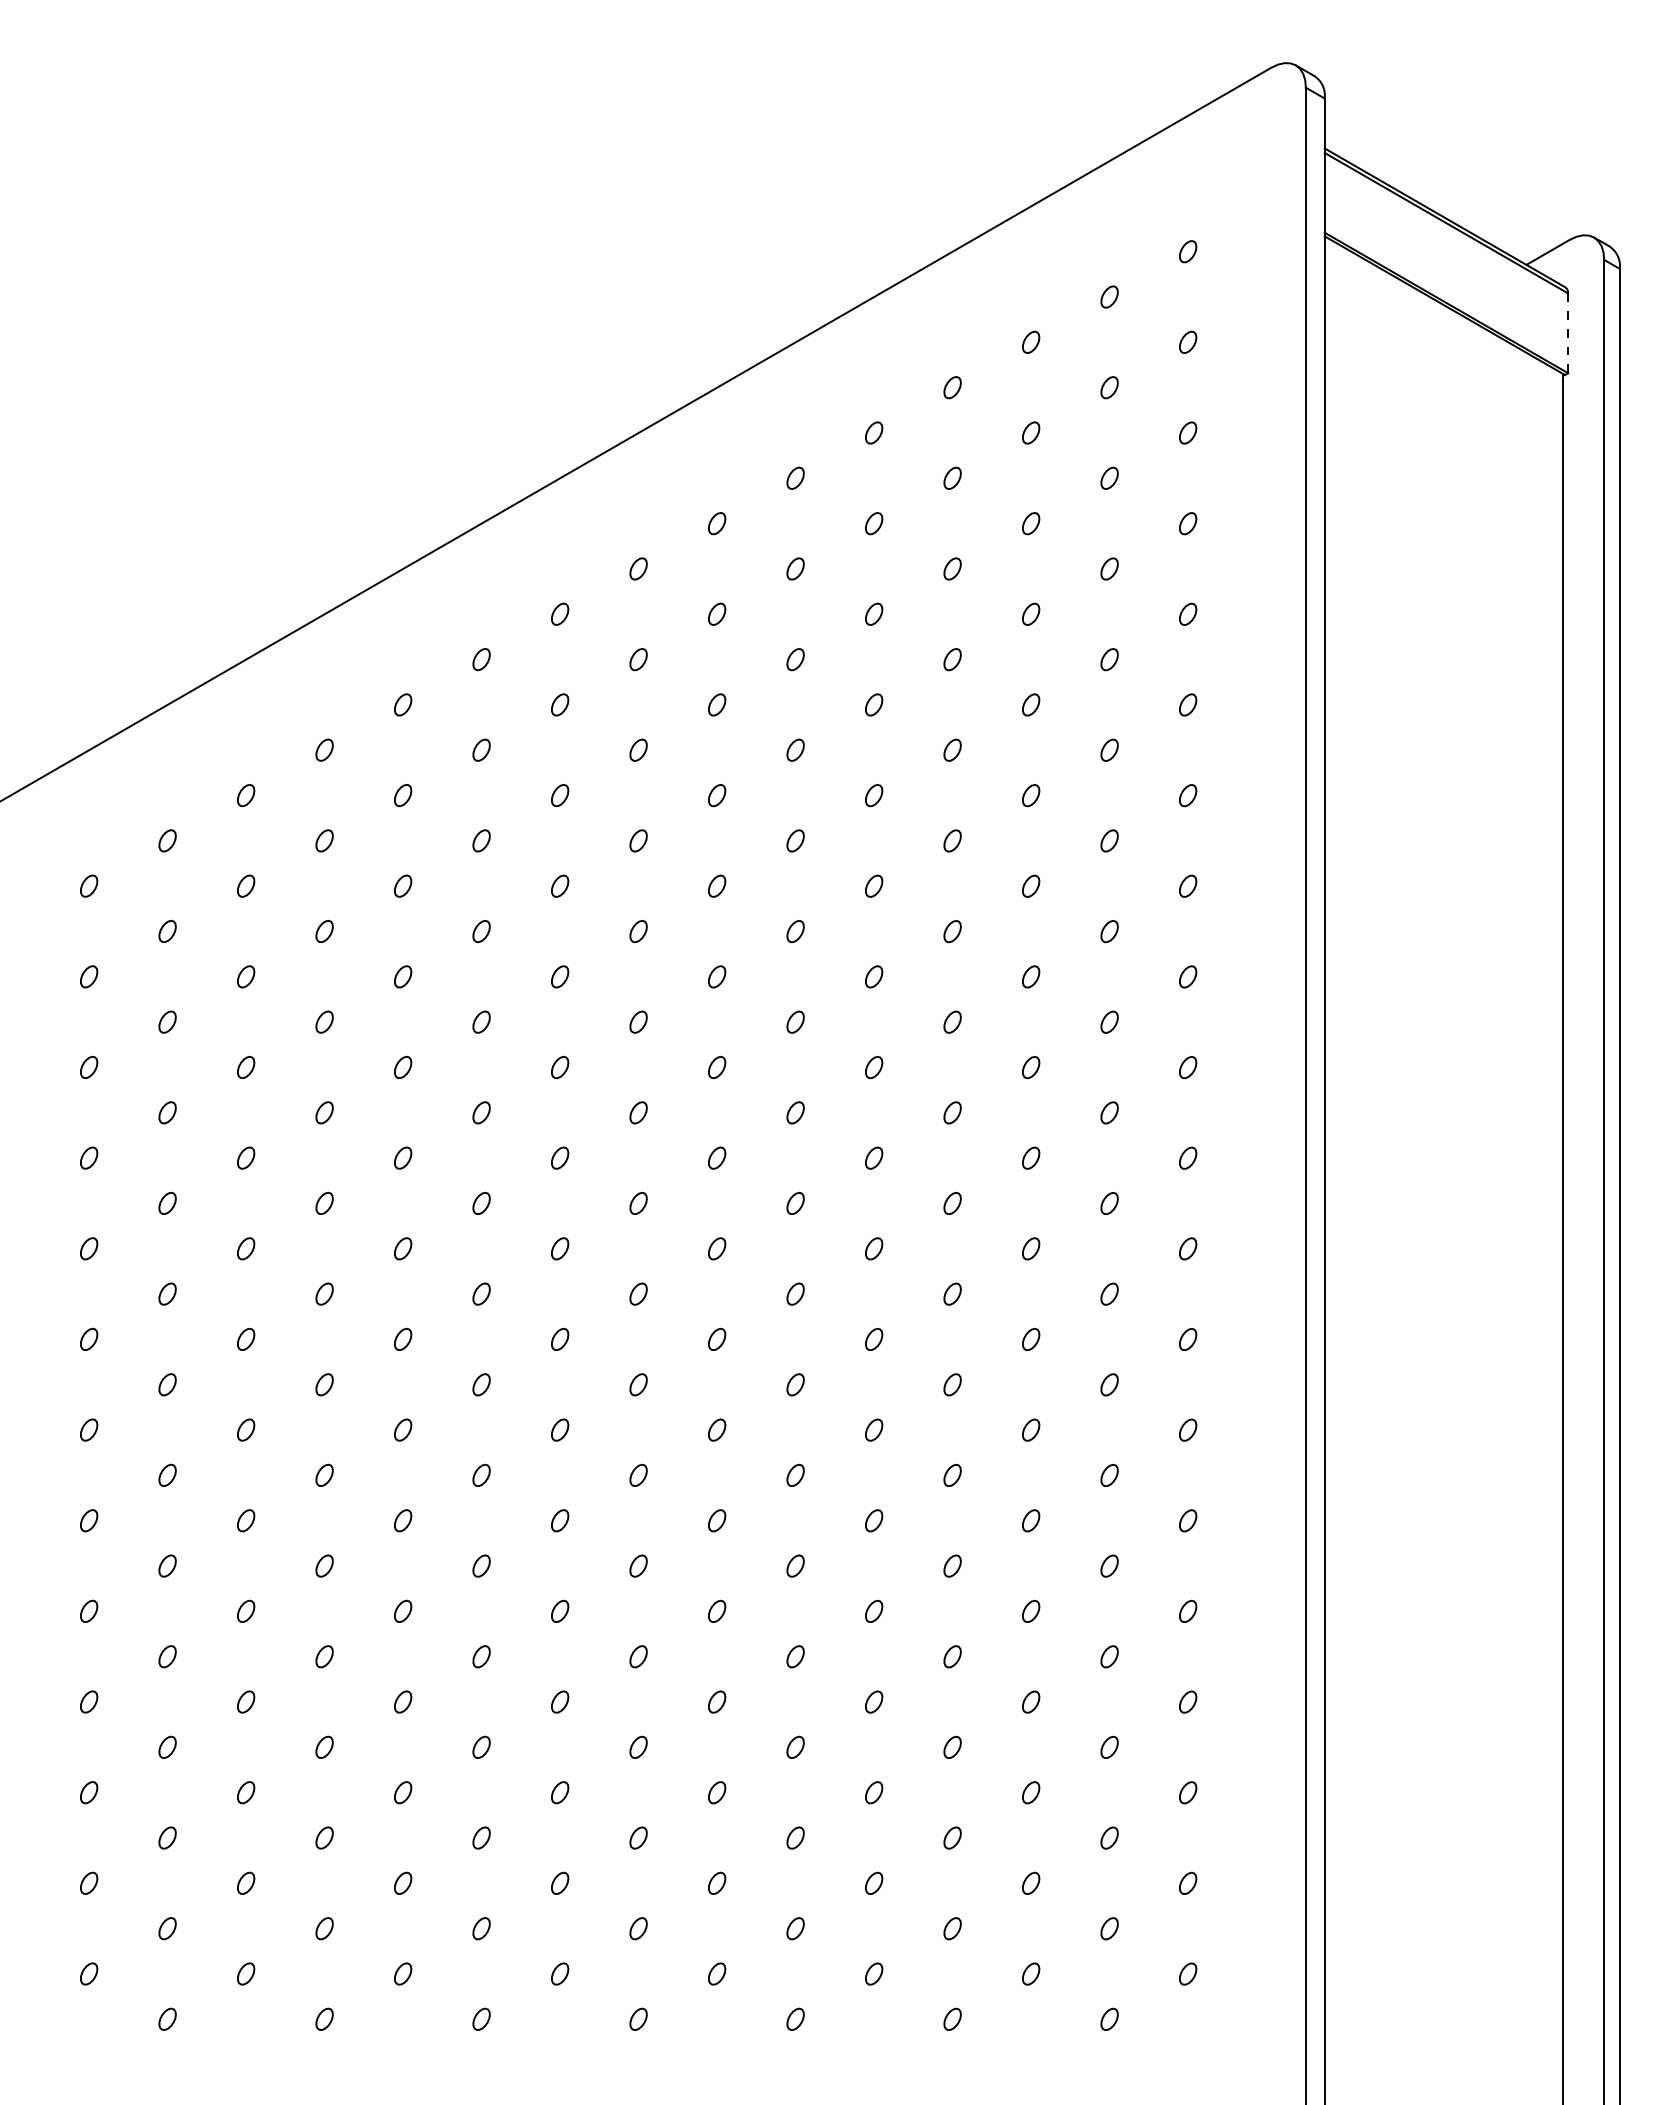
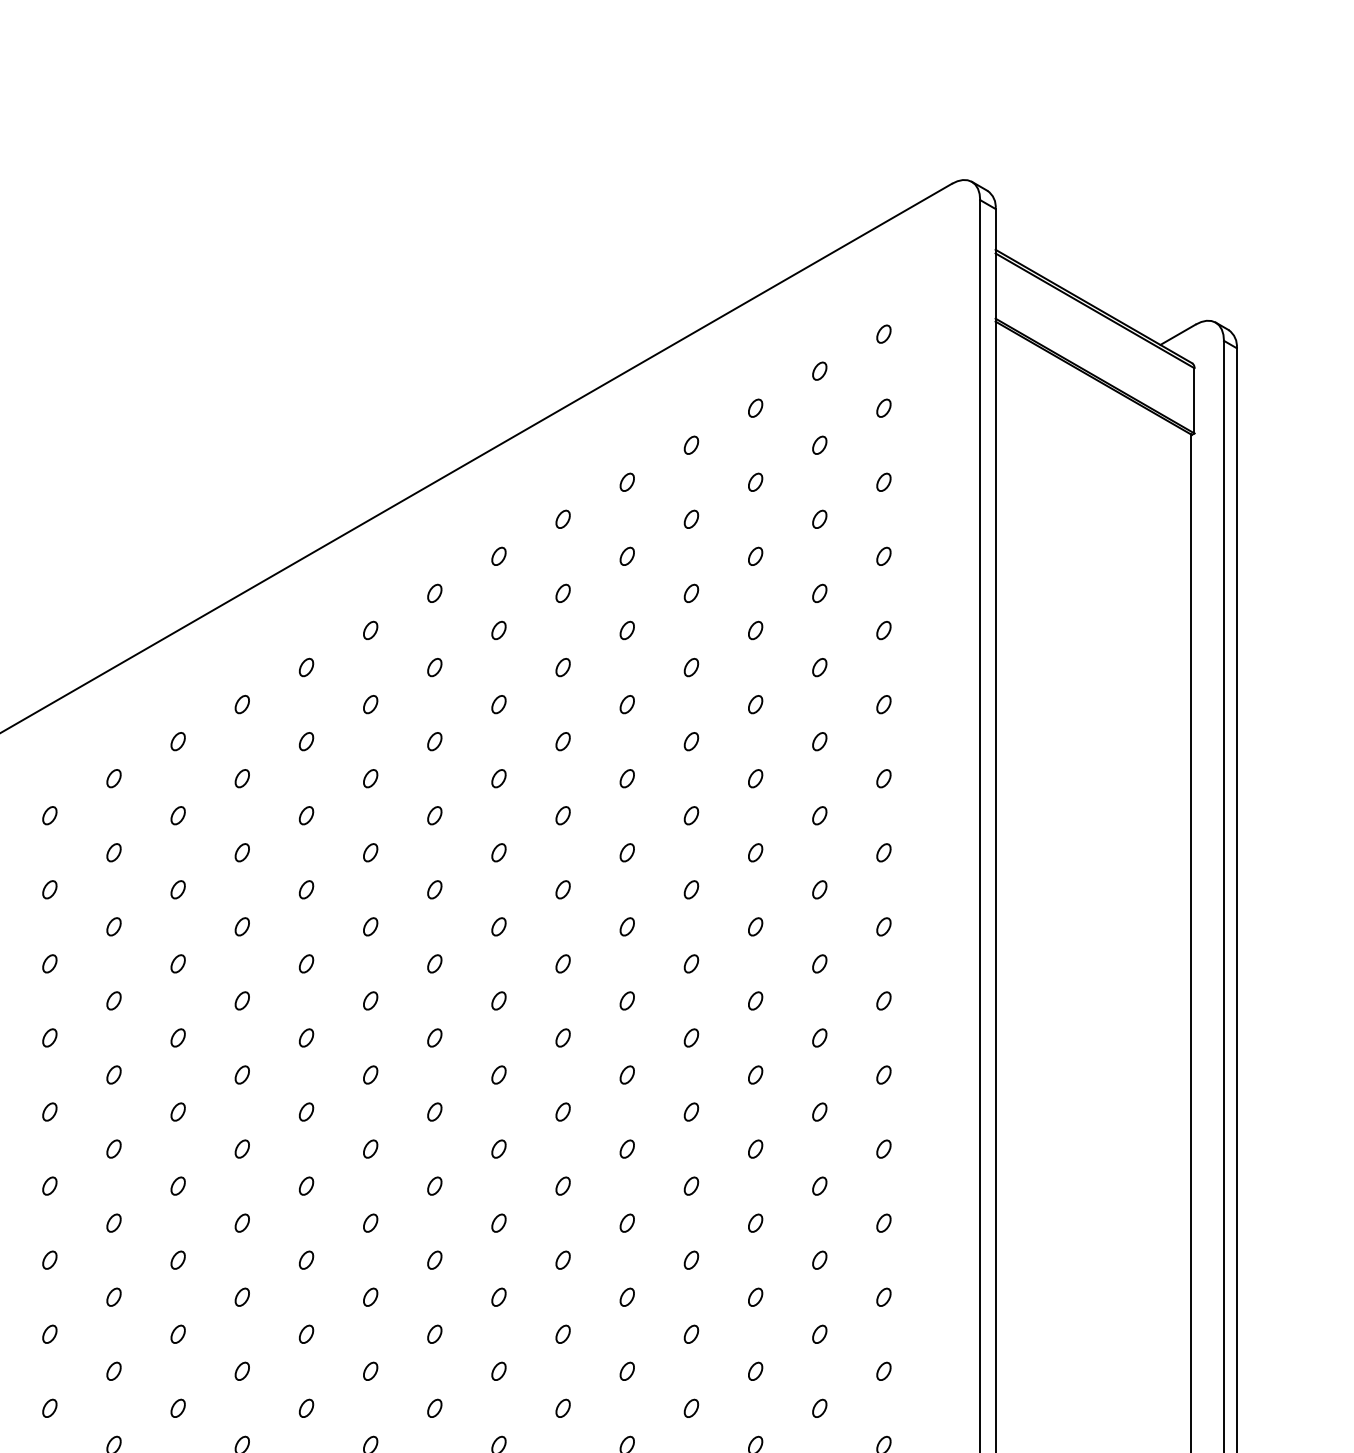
line: (1568, 333) -> (1194, 401), dashed -> solid

